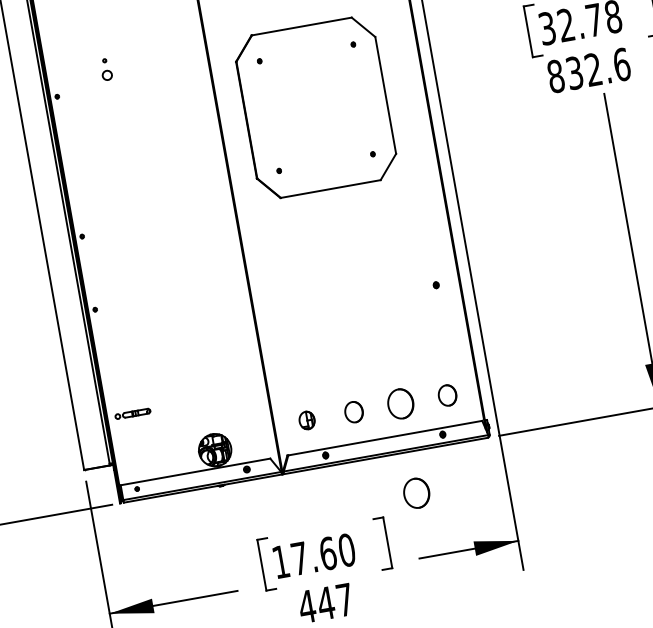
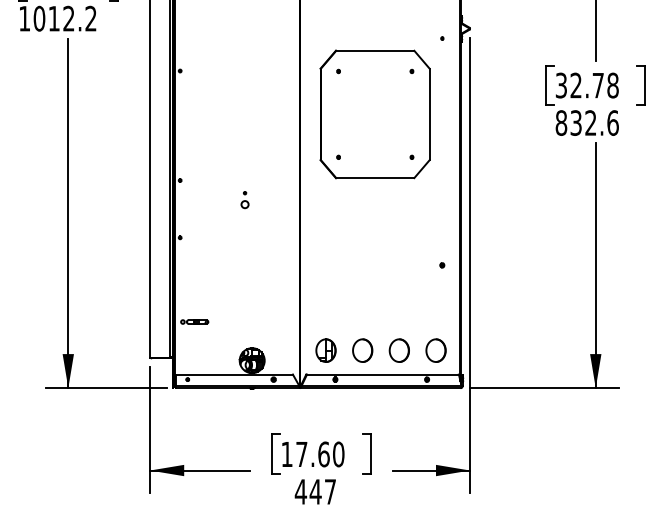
part: (105, 70) -> (244, 200), moved
part: (446, 395) -> (435, 350), size x1.43
part: (353, 412) -> (362, 350), size x1.43
part: (306, 420) -> (325, 350), size x1.67
part: (415, 493) -> (398, 420), removed

